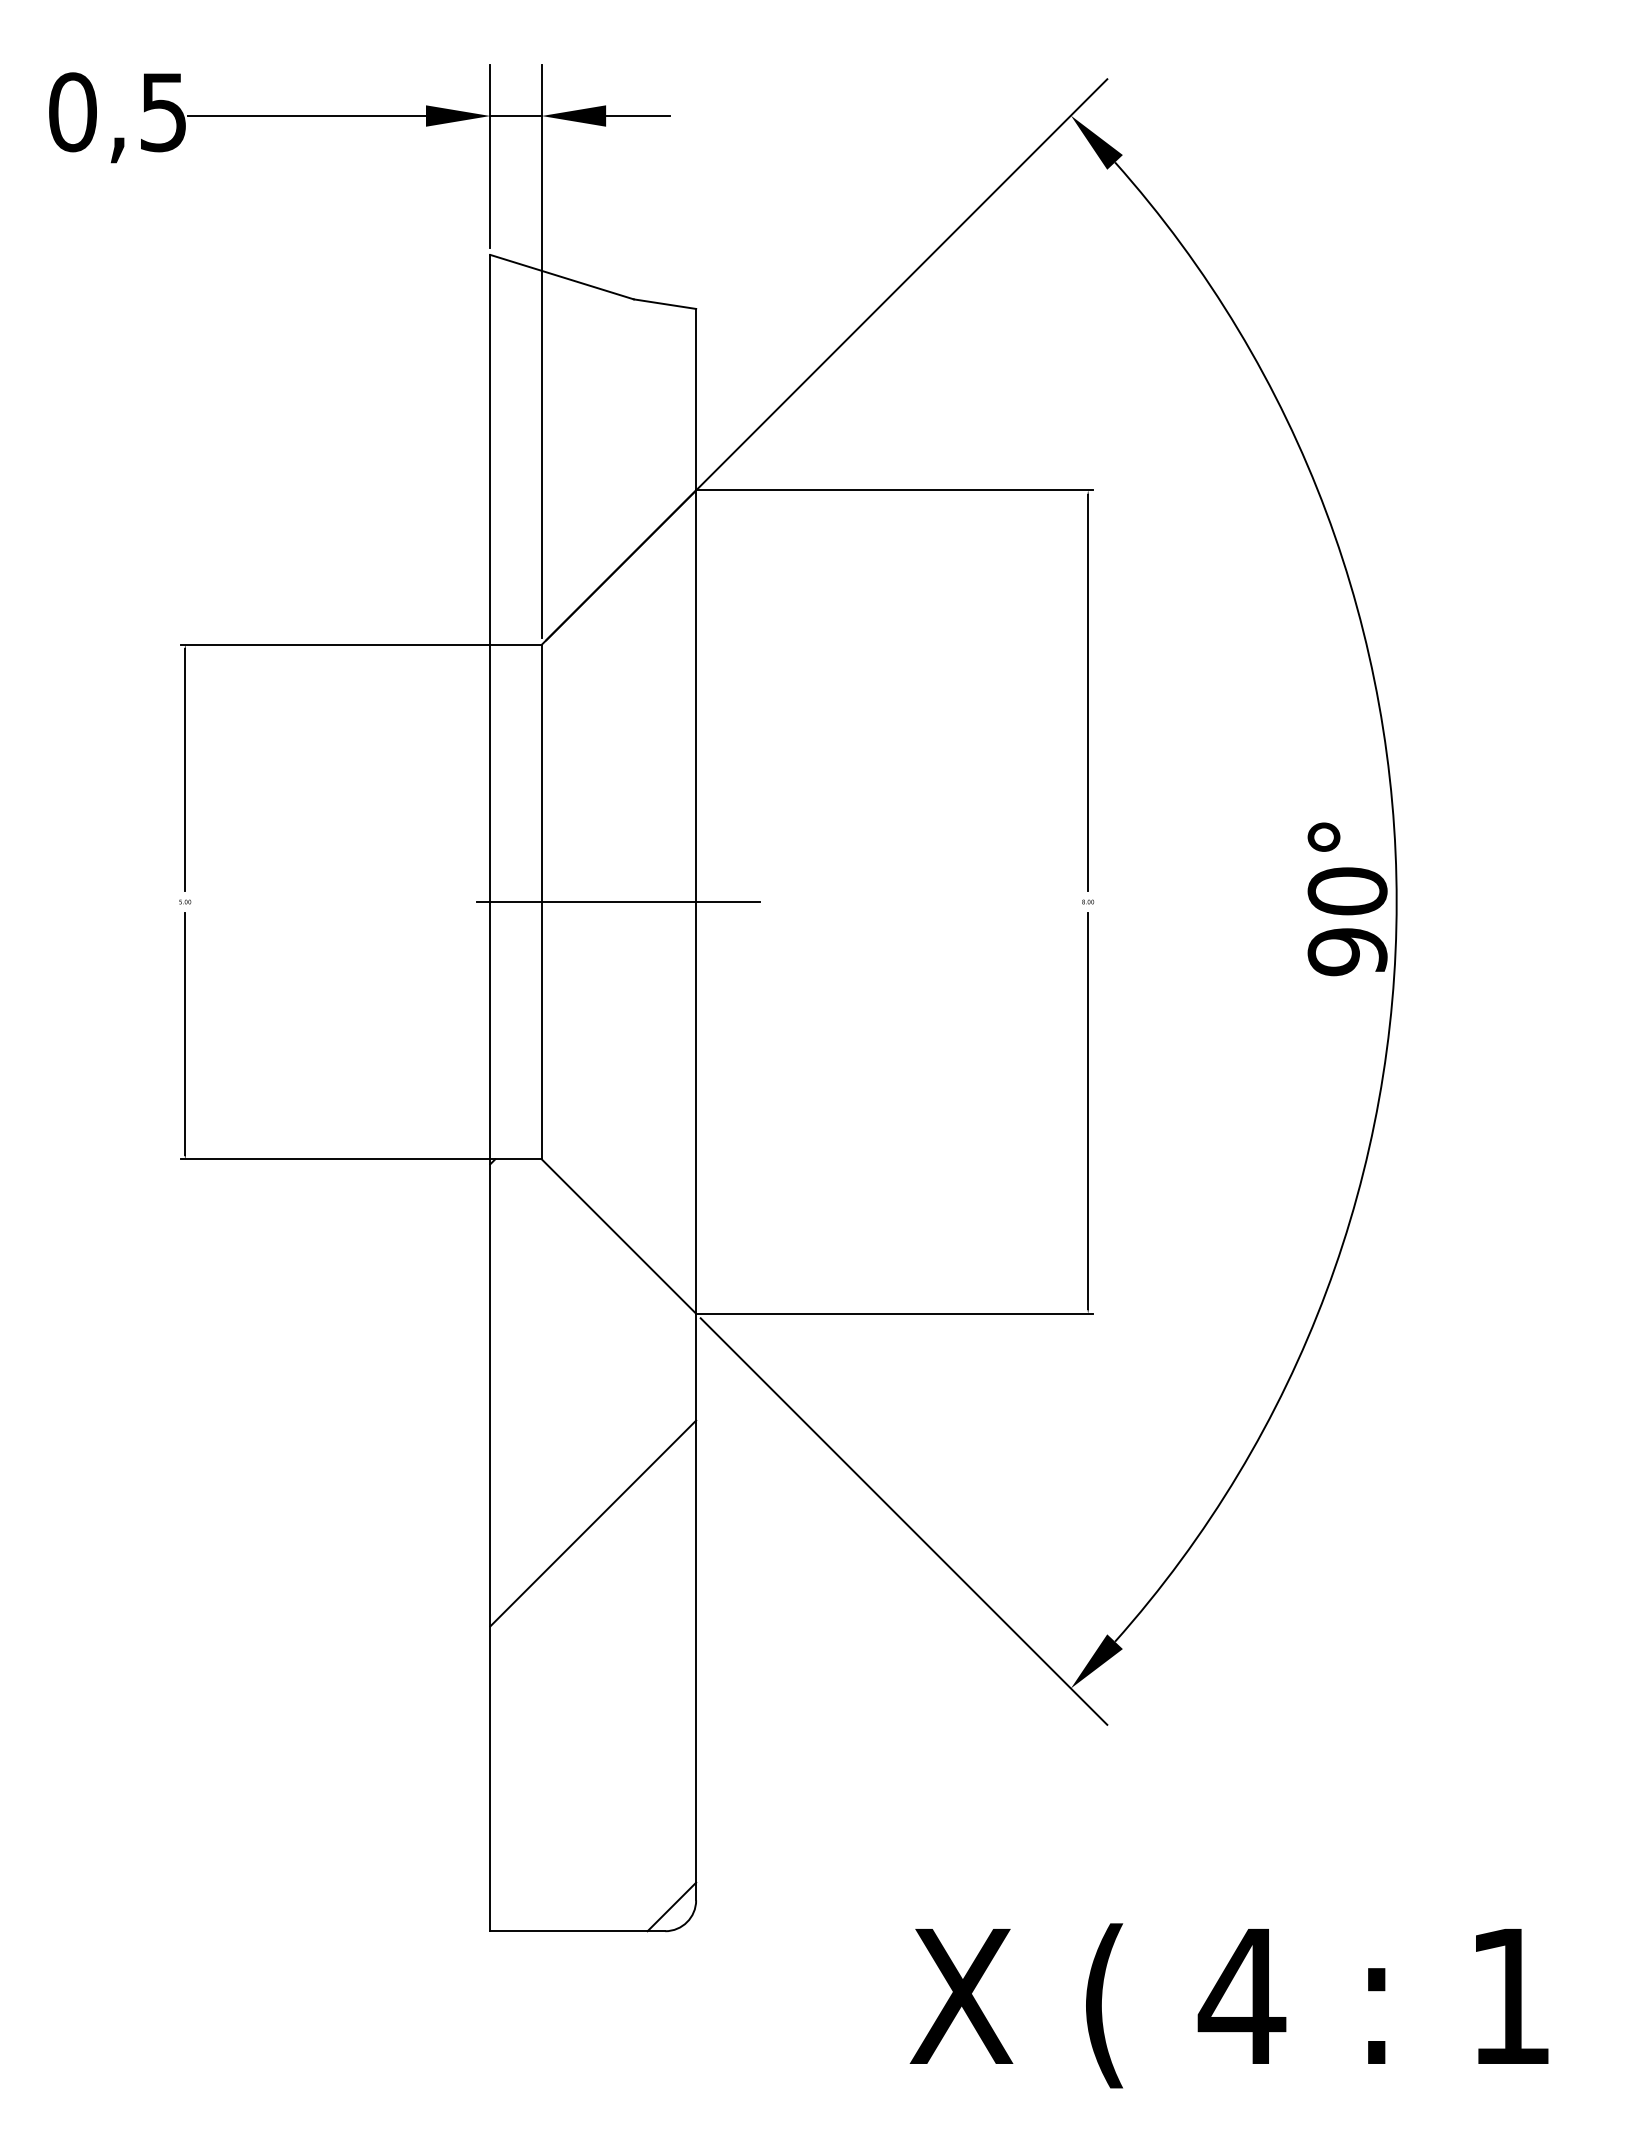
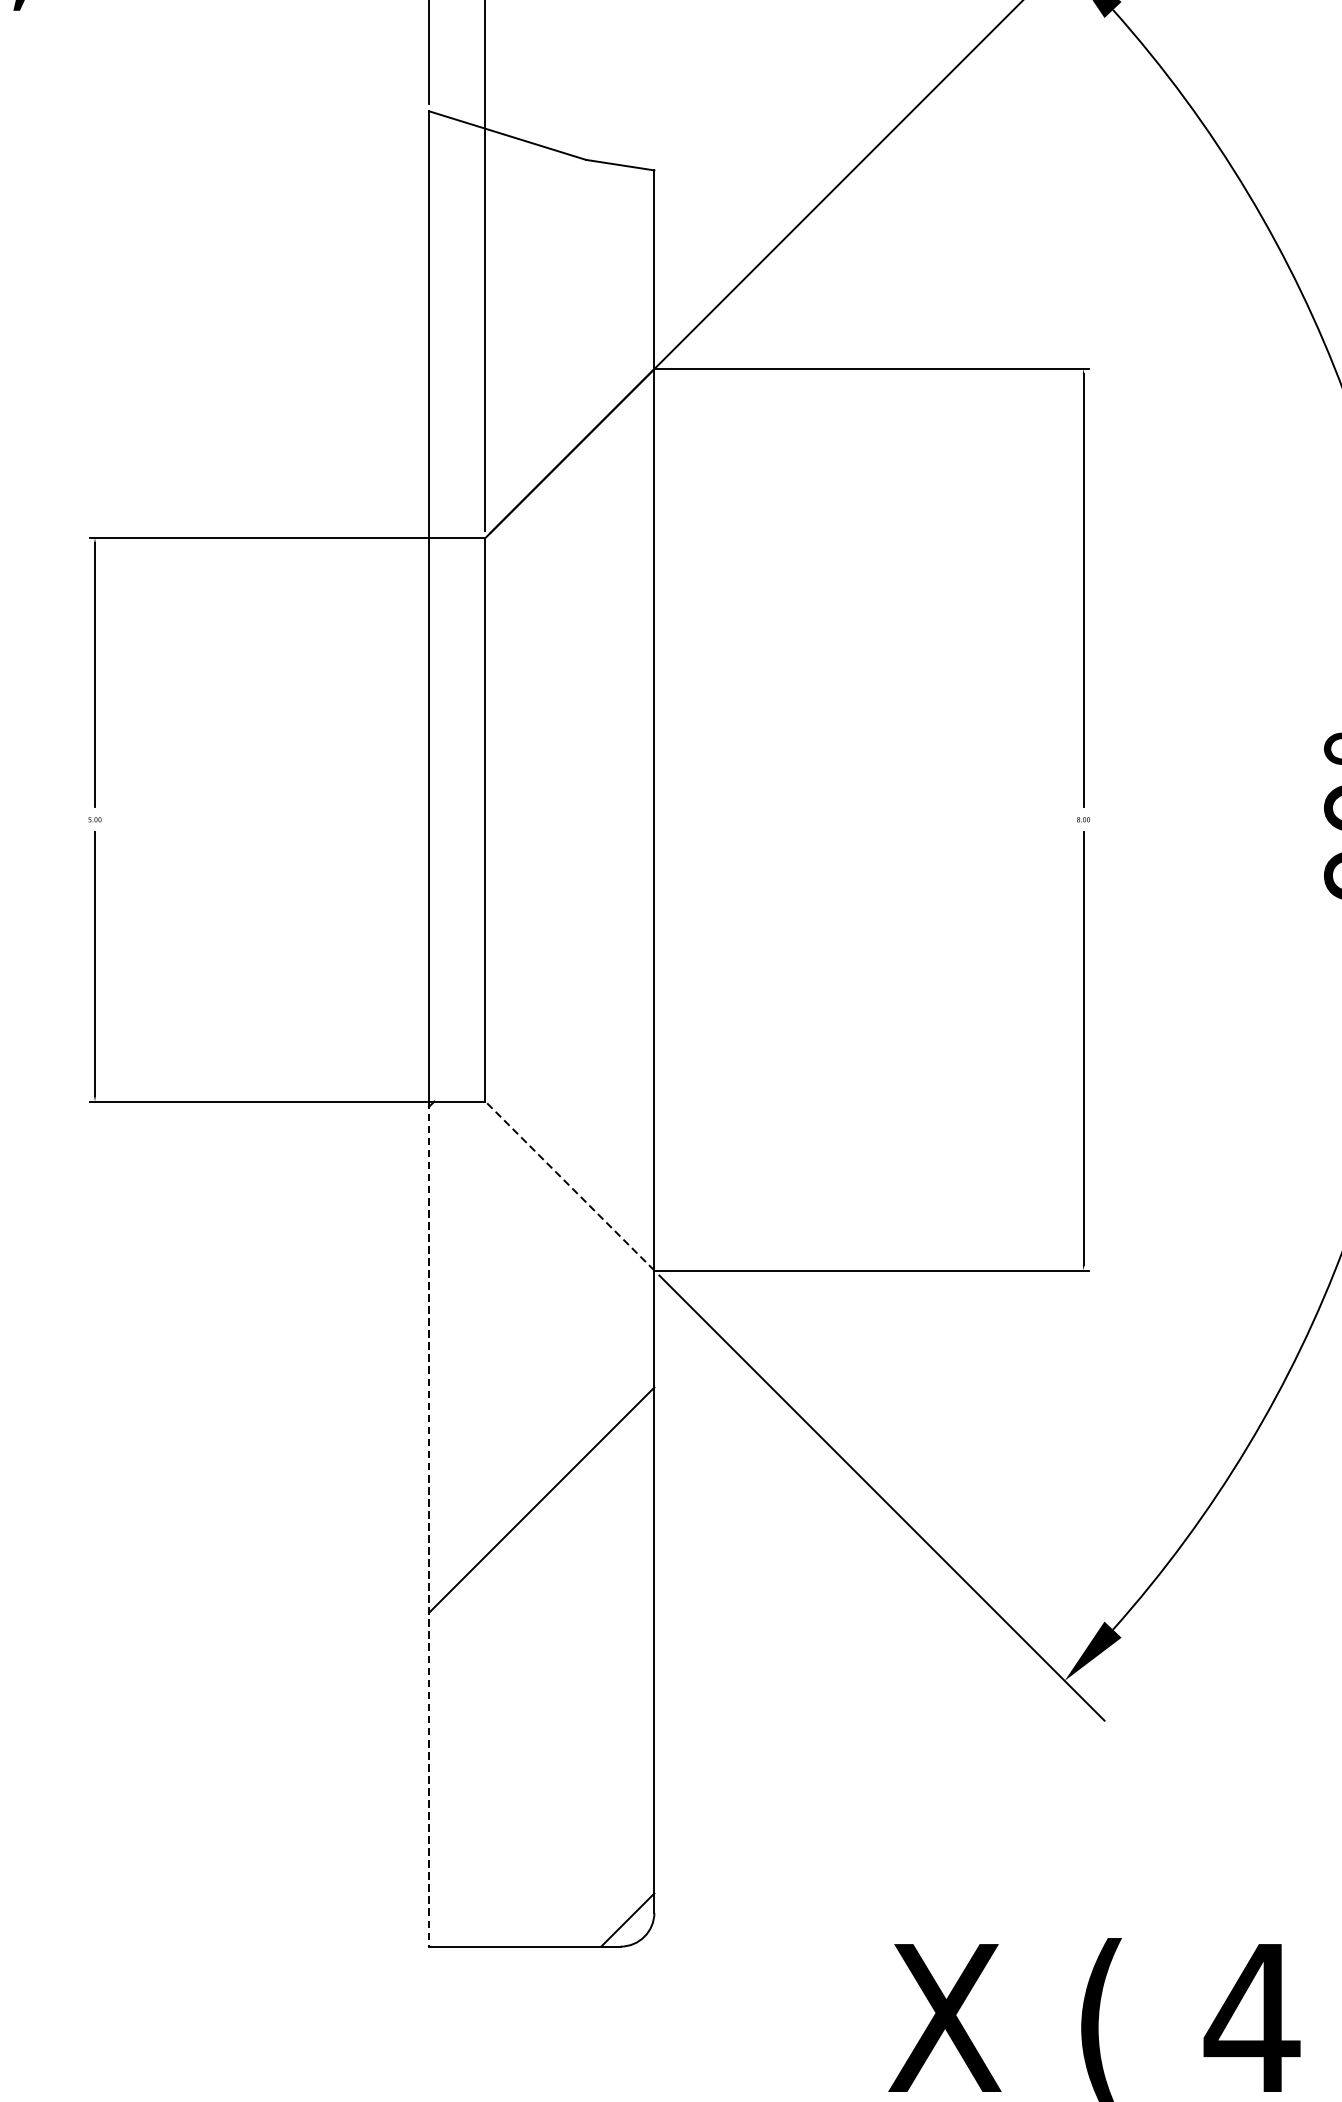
line: (618, 902) -> (569, 820), removed
line: (618, 1236) -> (569, 1185), solid -> dashed
line: (490, 1545) -> (429, 1524), solid -> dashed

